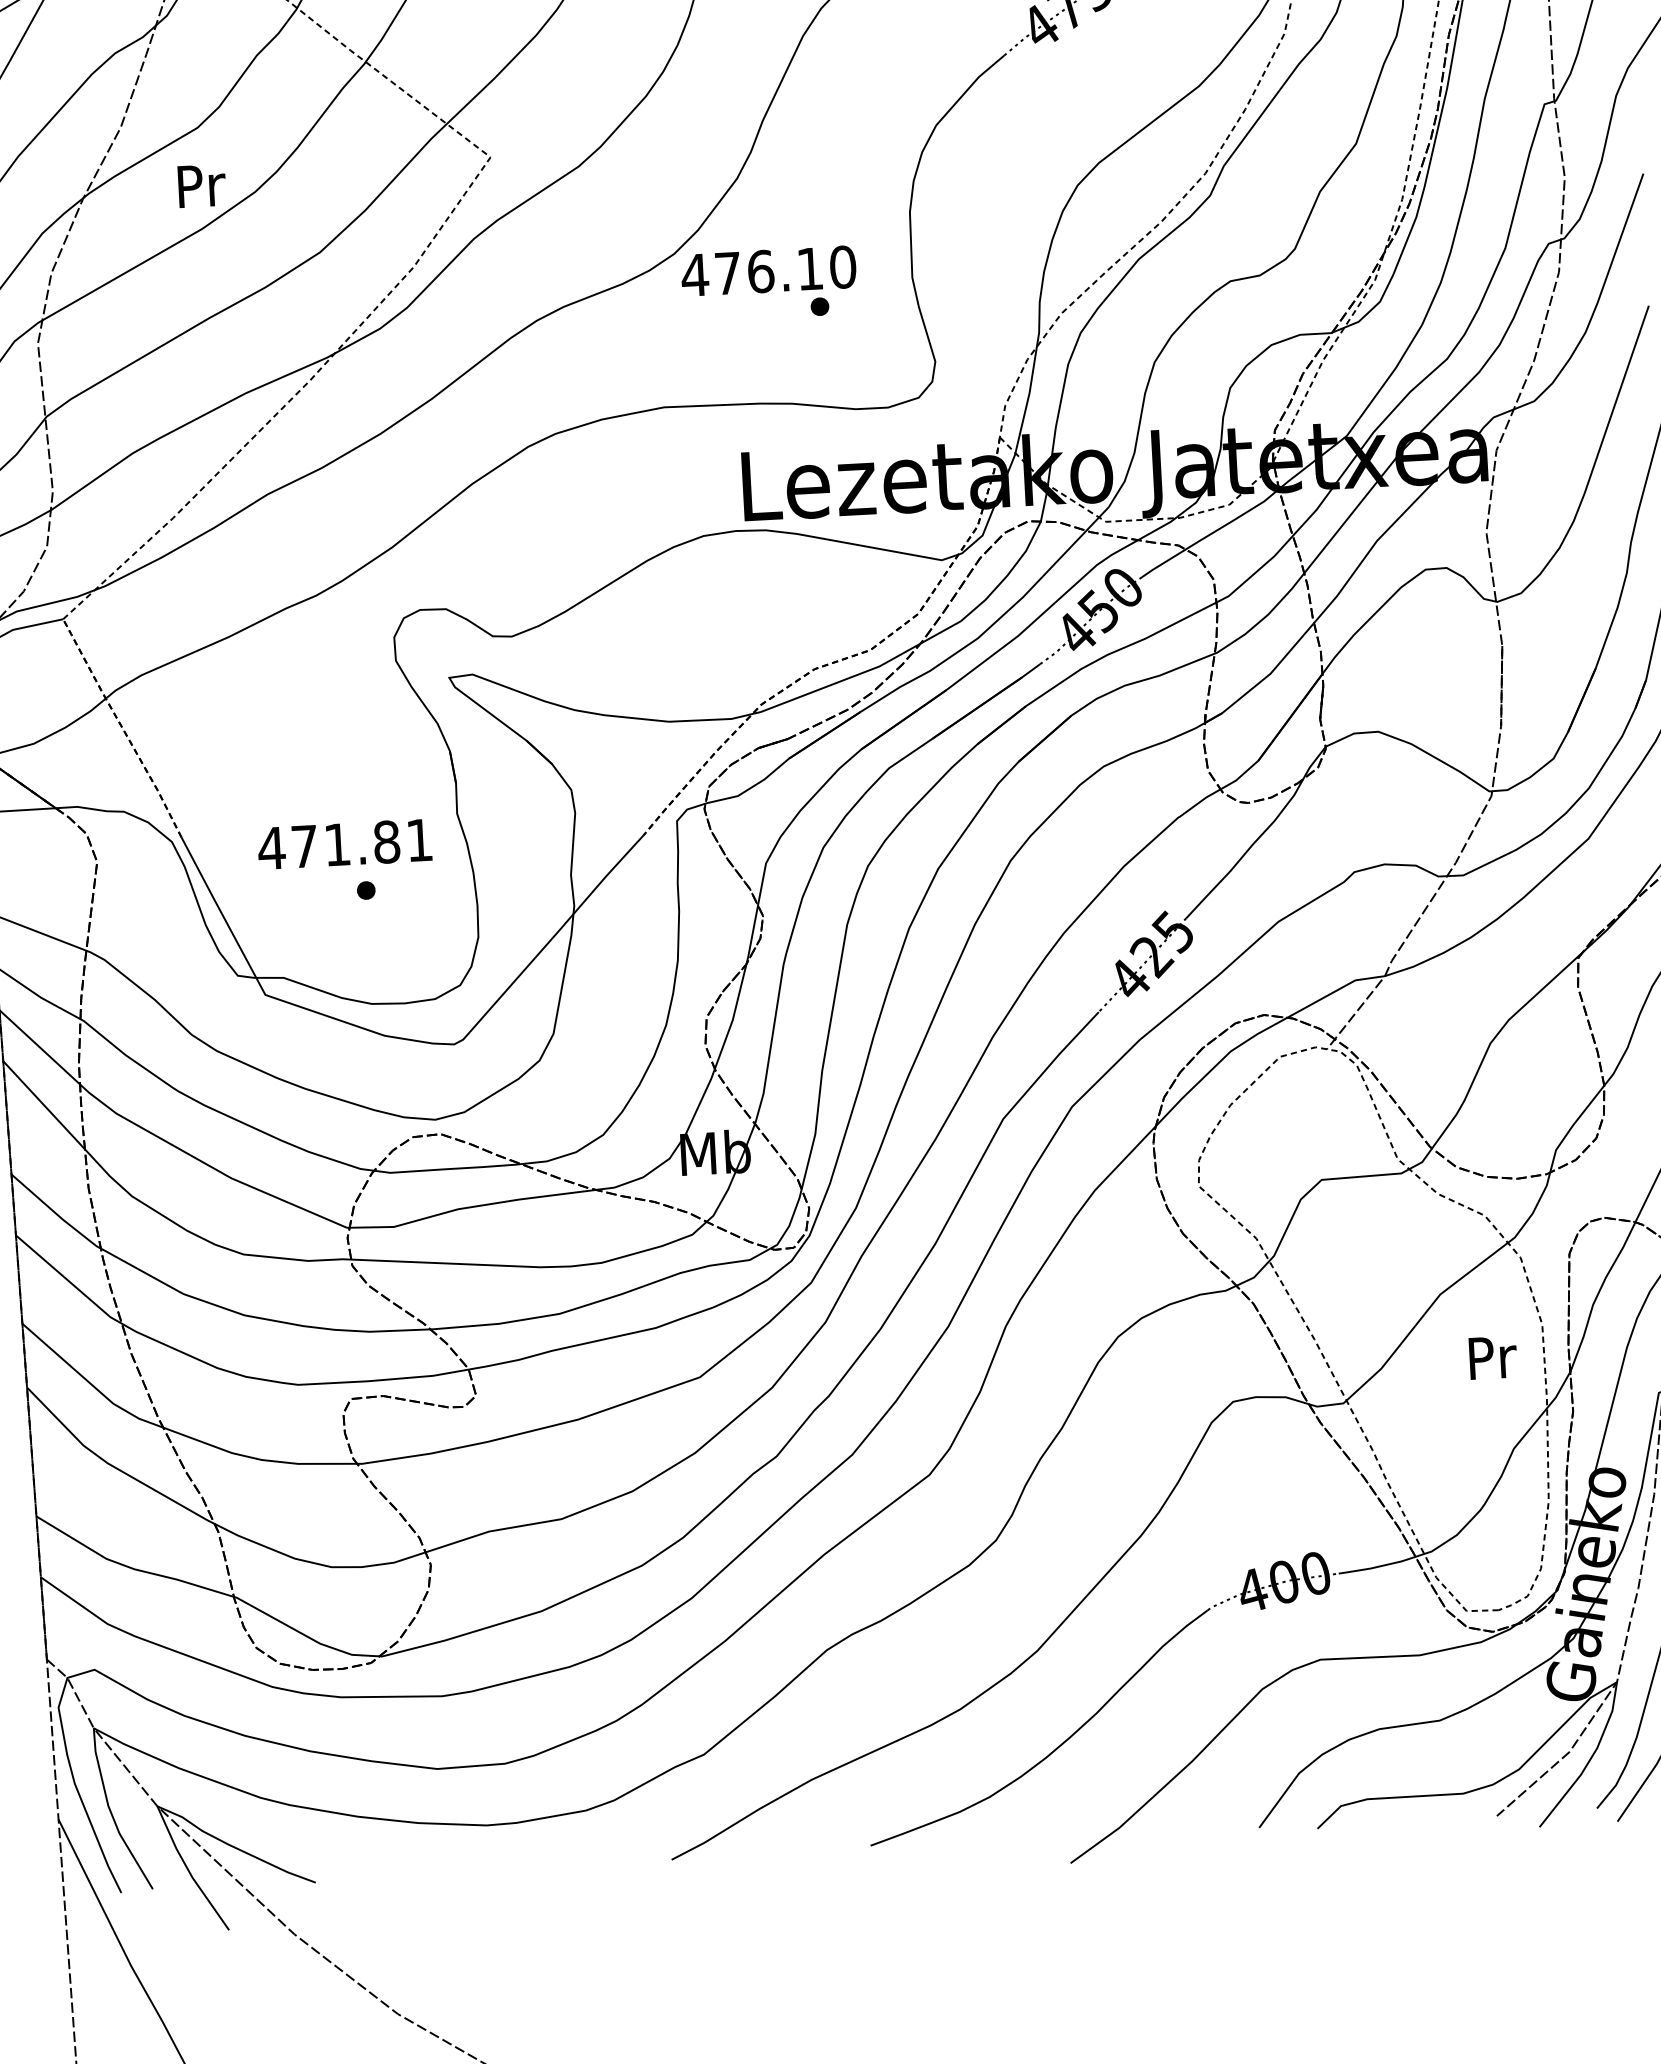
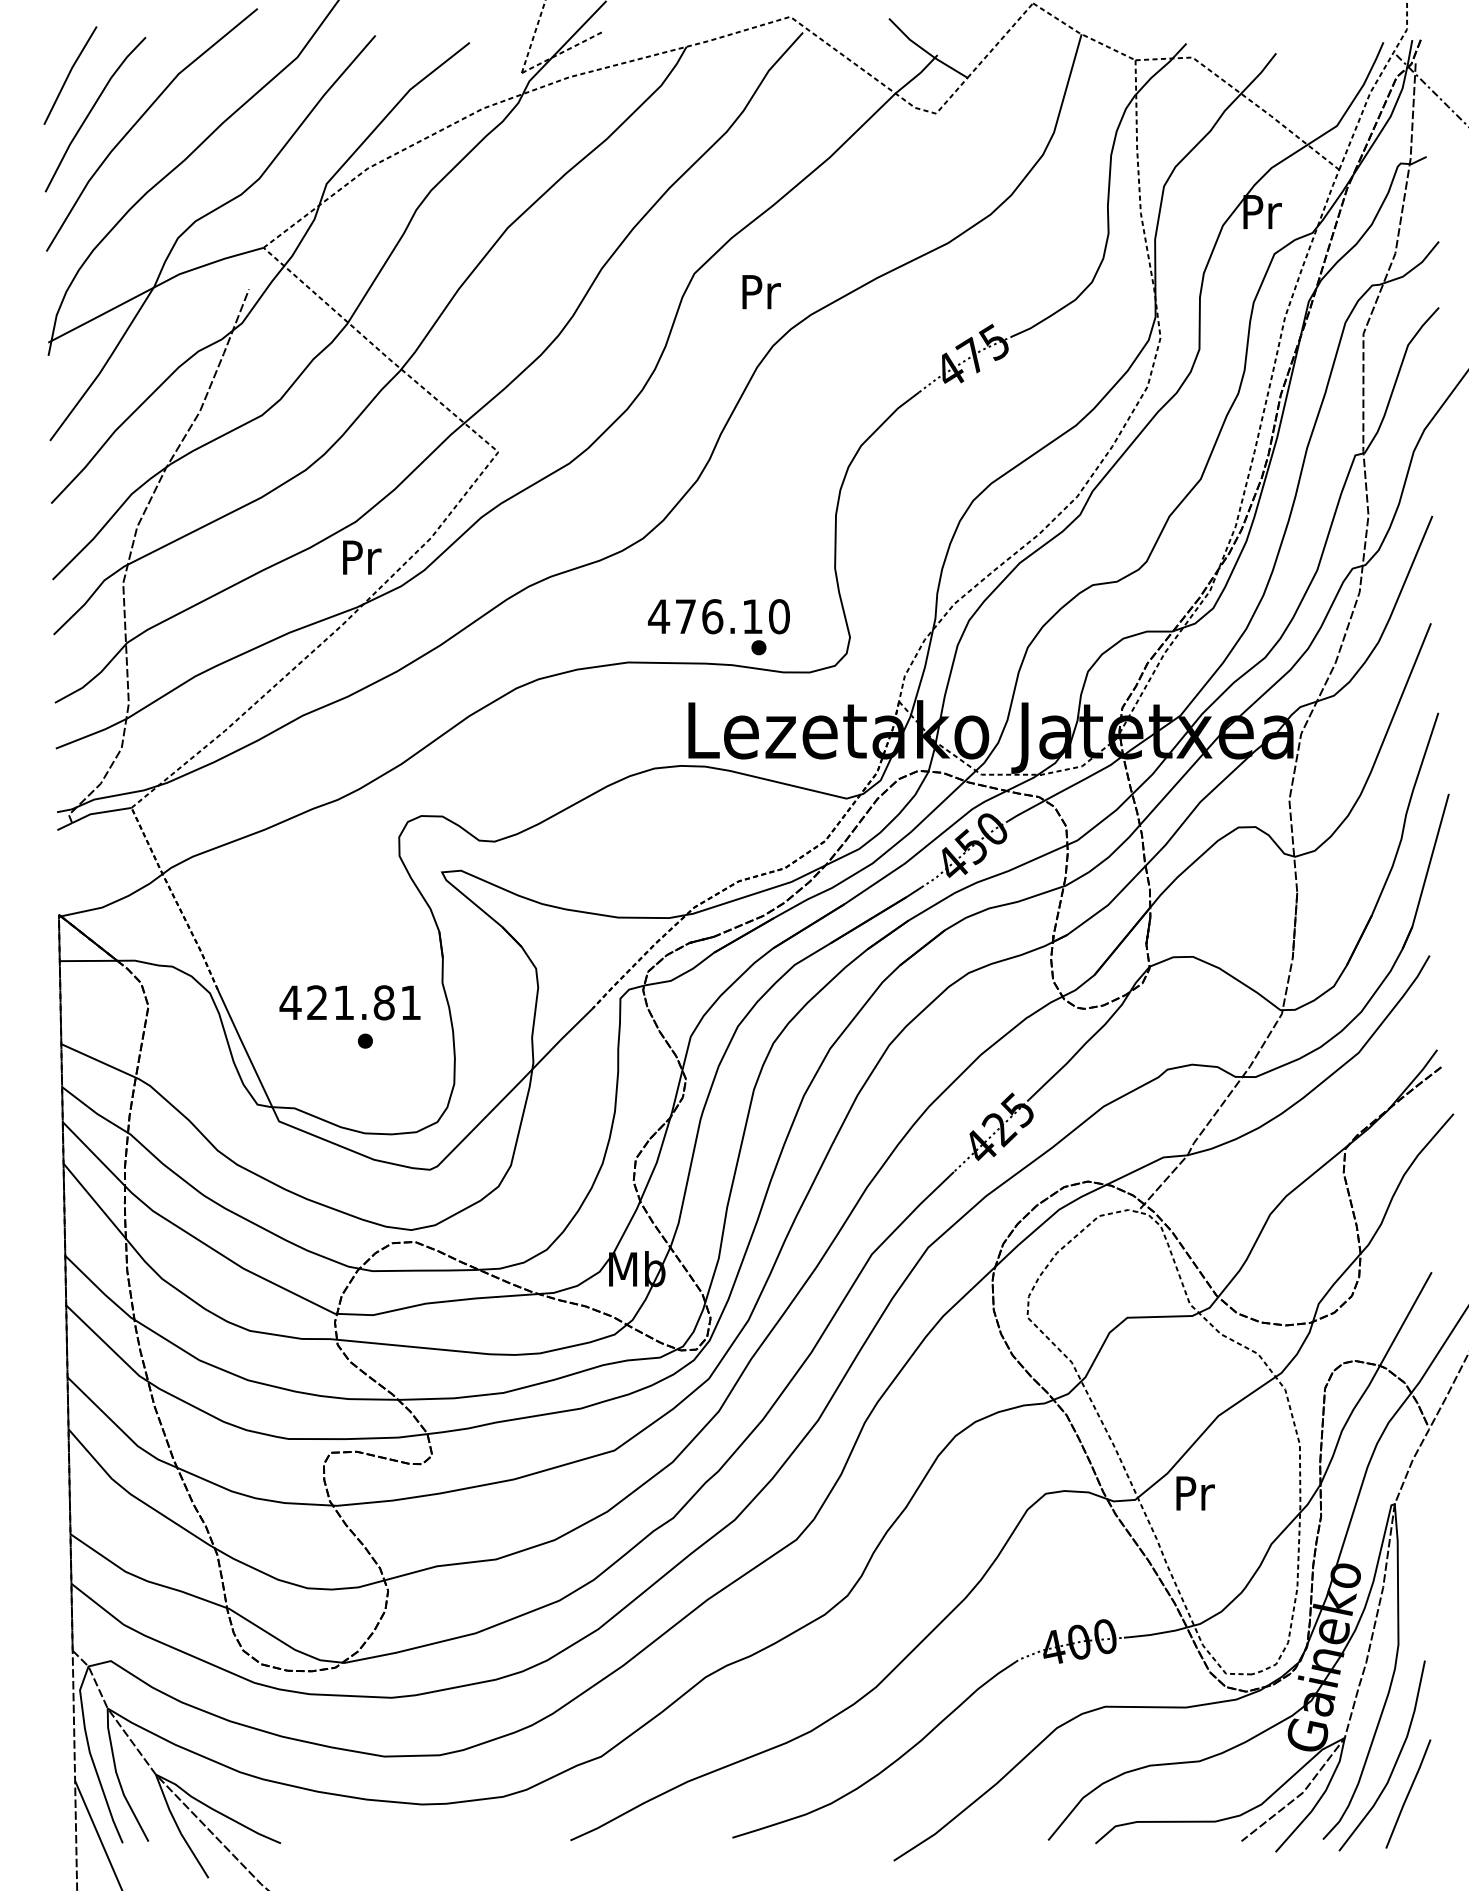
text: (202, 185) -> (362, 557), moved
text: (768, 284) -> (718, 627), moved
text: (304, 846) -> (317, 1002), 471.81 -> 421.81
text: (1493, 1357) -> (1195, 1493), moved

